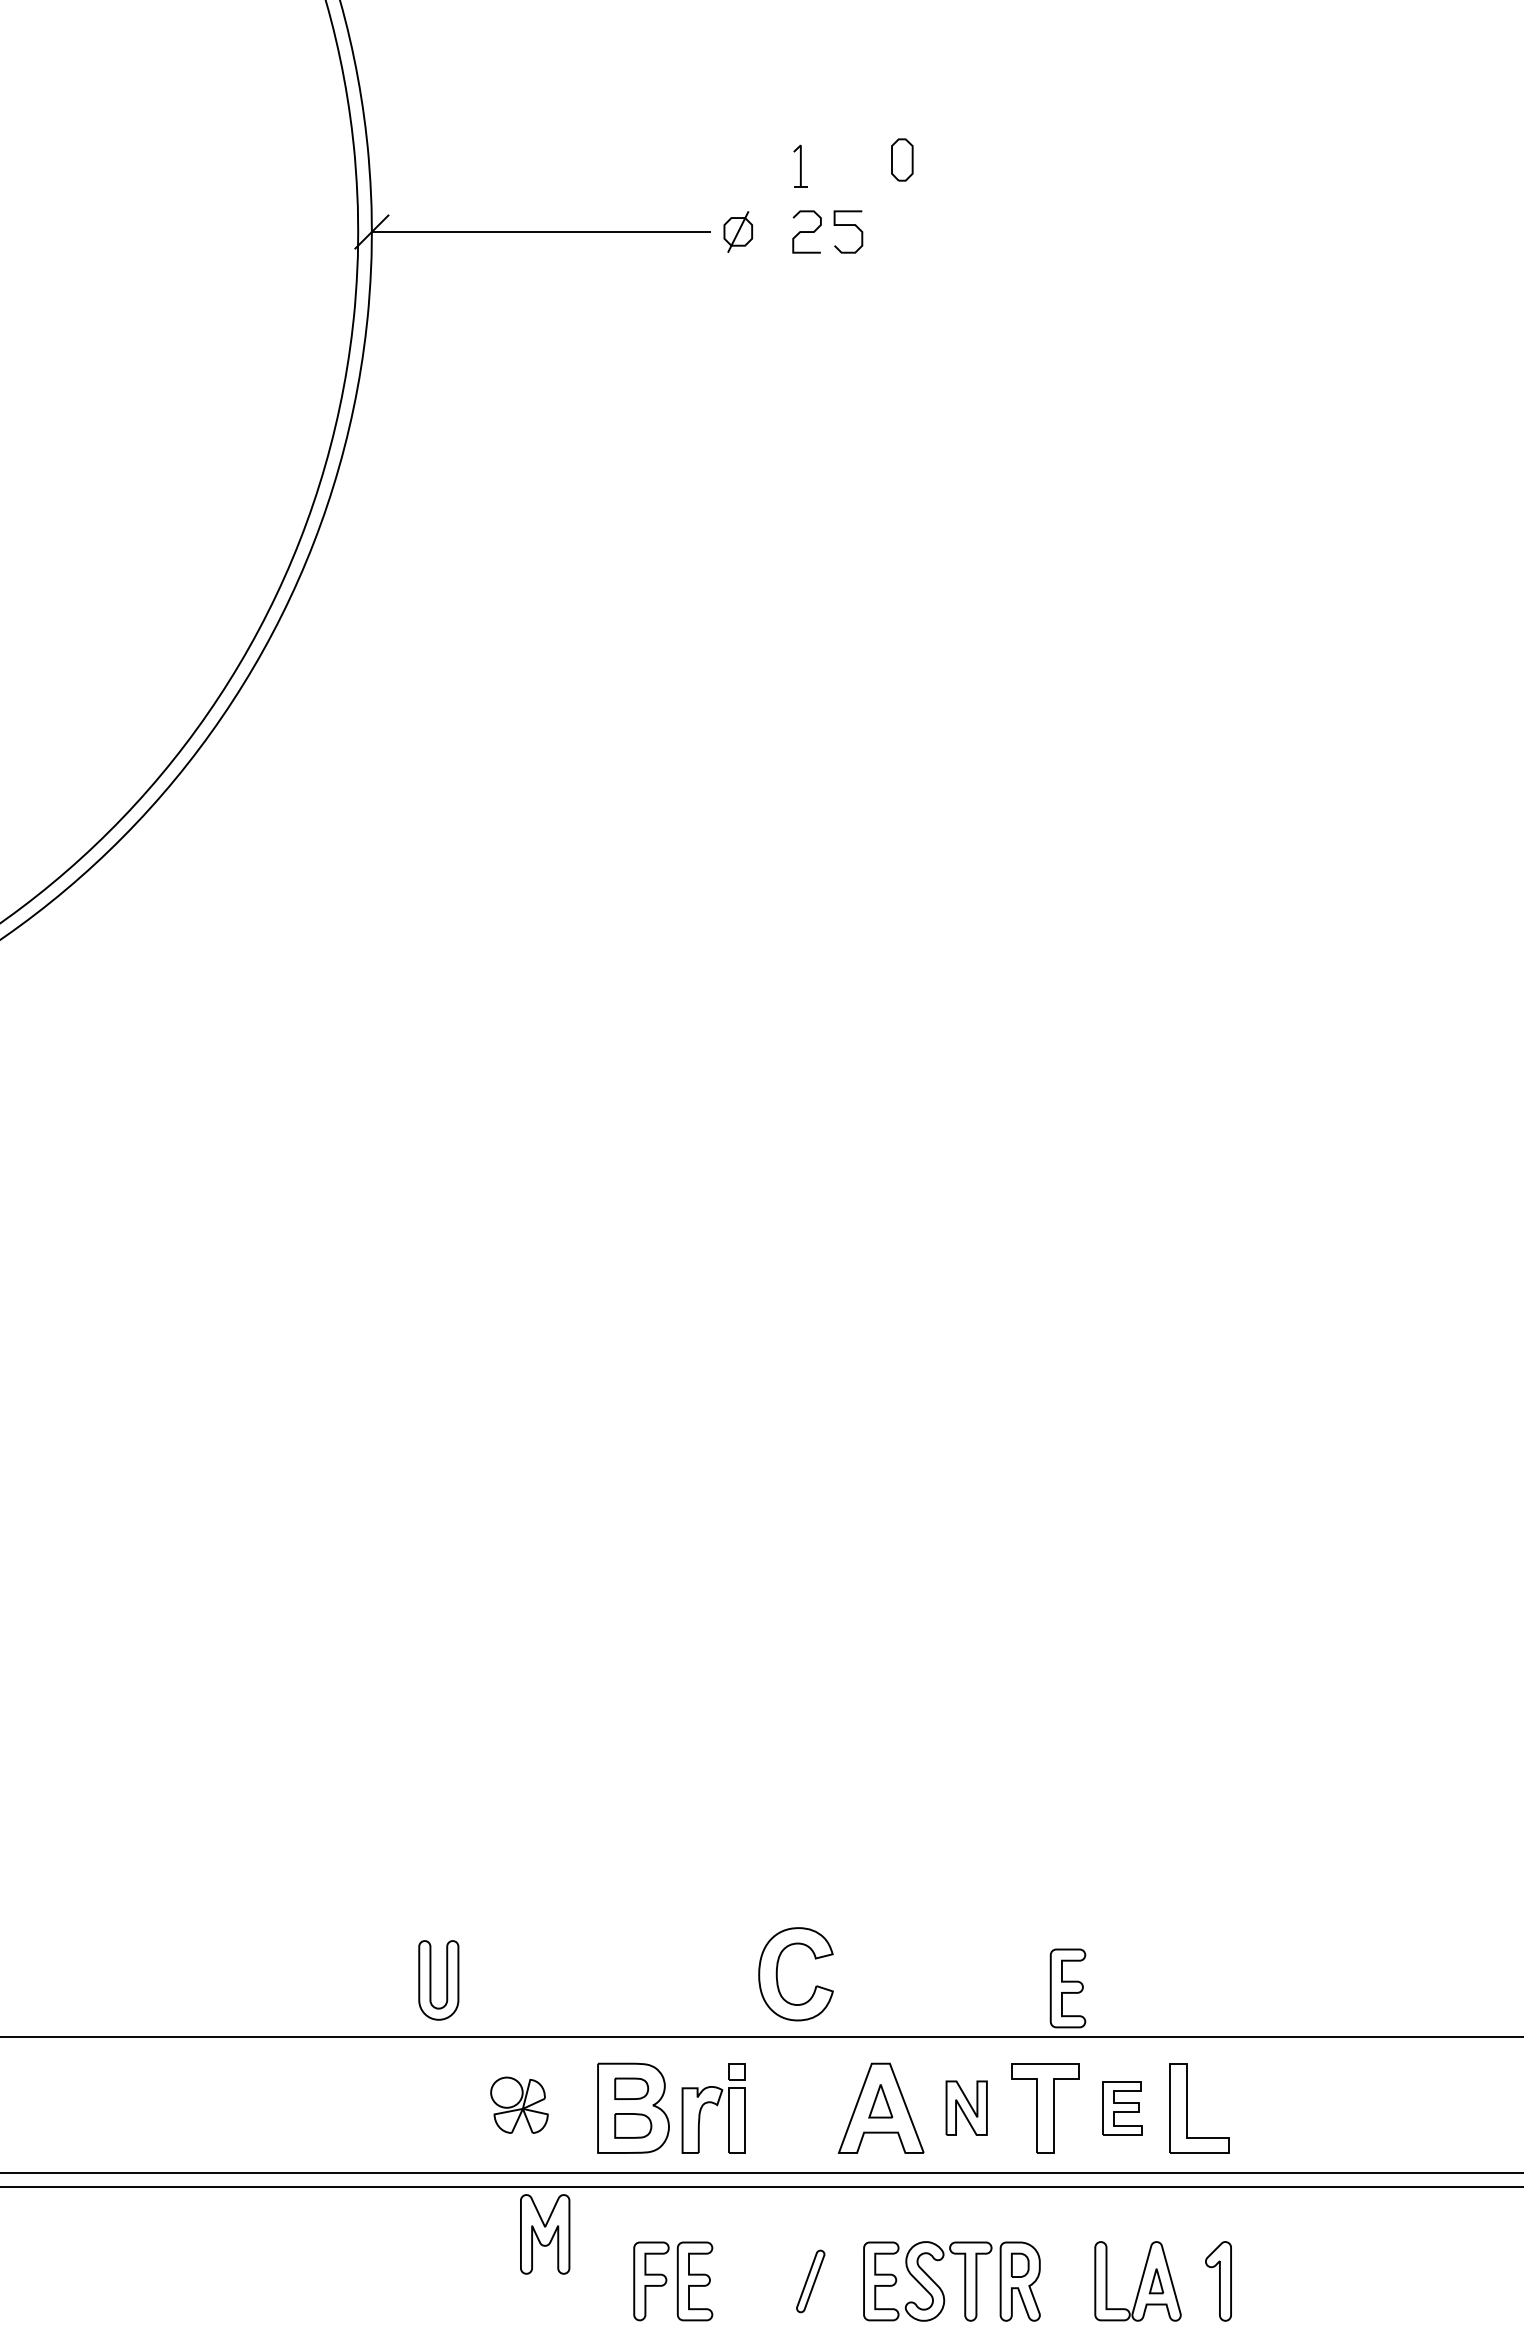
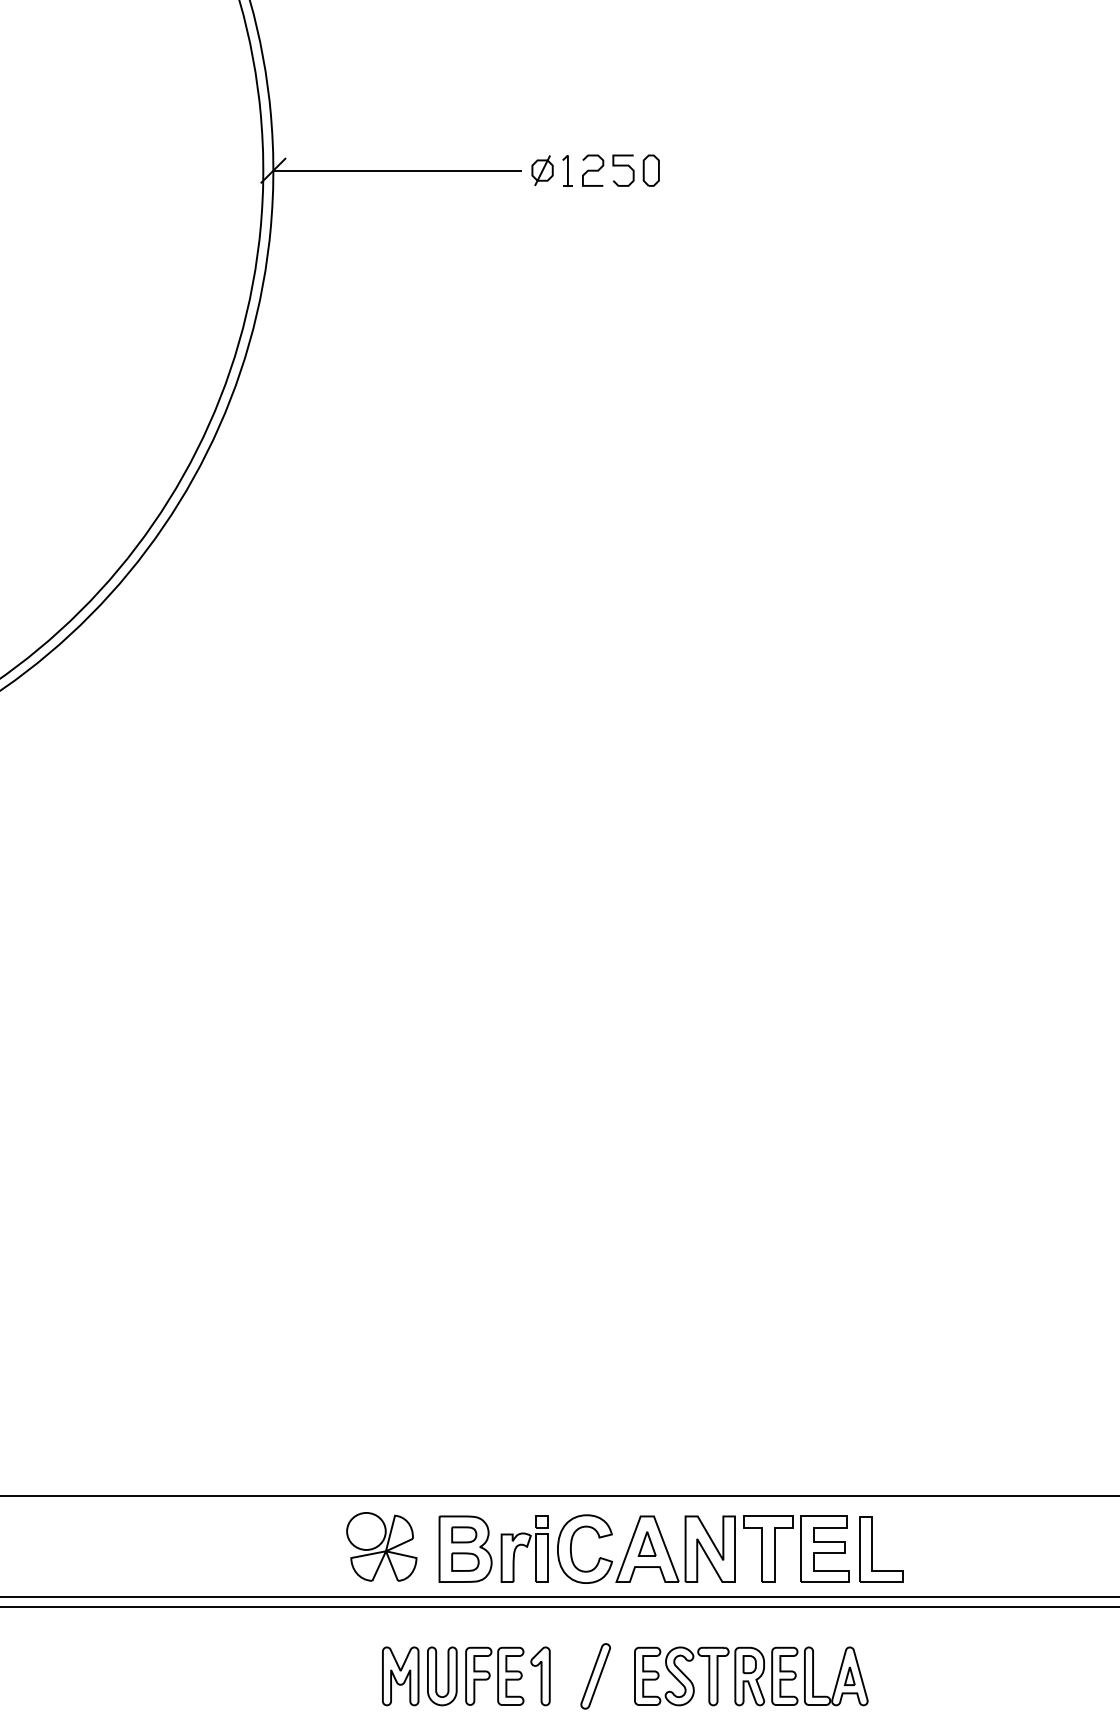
part: (902, 159) -> (651, 170), moved
part: (800, 165) -> (567, 170), moved
part: (777, 1974) -> (571, 1549), moved
part: (431, 1980) -> (436, 1676), moved
part: (1067, 1988) -> (784, 1676), moved
part: (519, 2105) -> (381, 1547), size x1.67
part: (966, 2107) -> (710, 1548), size x1.67
part: (1122, 2108) -> (824, 1549), size x1.67
part: (545, 2234) -> (400, 1676), moved
part: (810, 2281) -> (595, 1676), size x1.43
part: (1218, 2281) -> (540, 1676), moved

